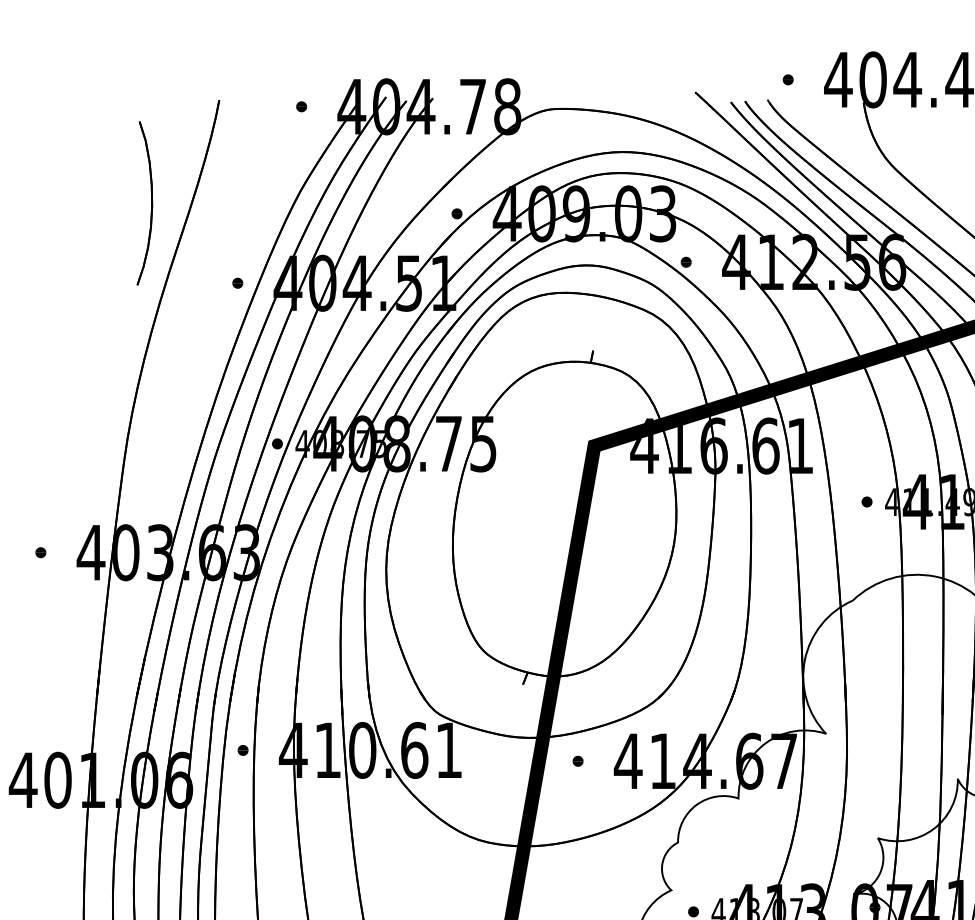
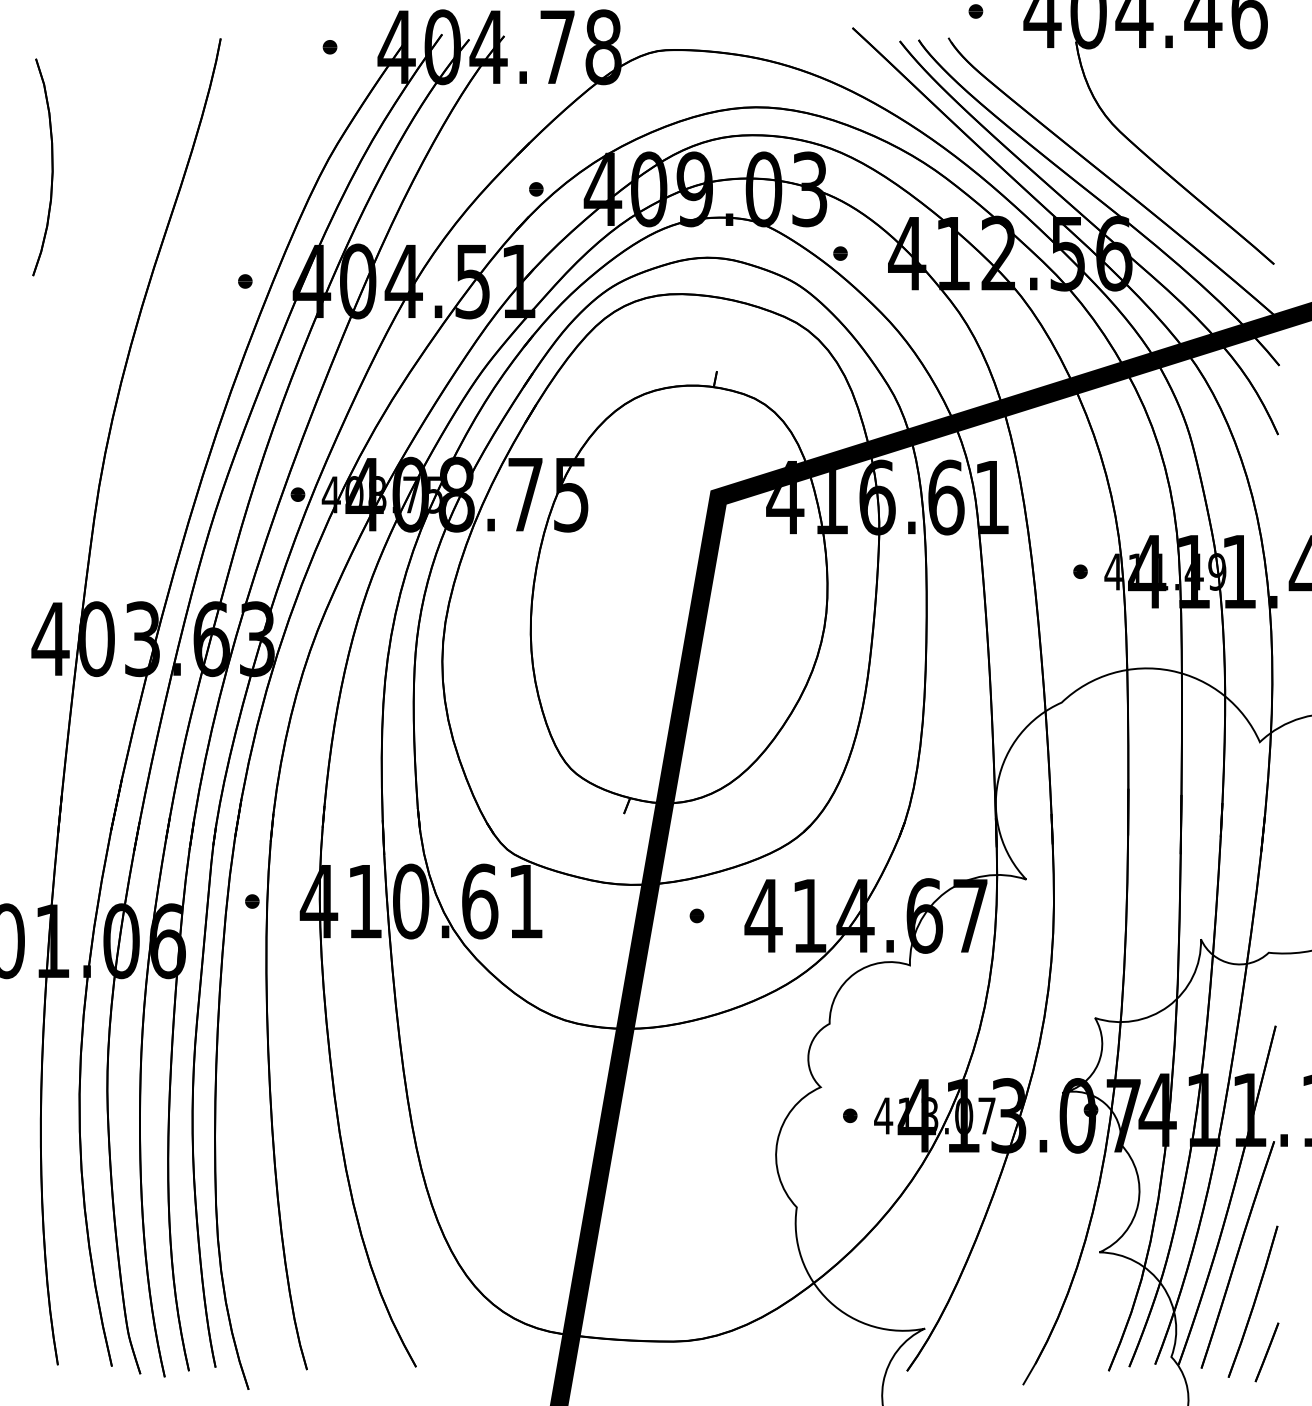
part: (151, 203) -> (51, 167), moved

